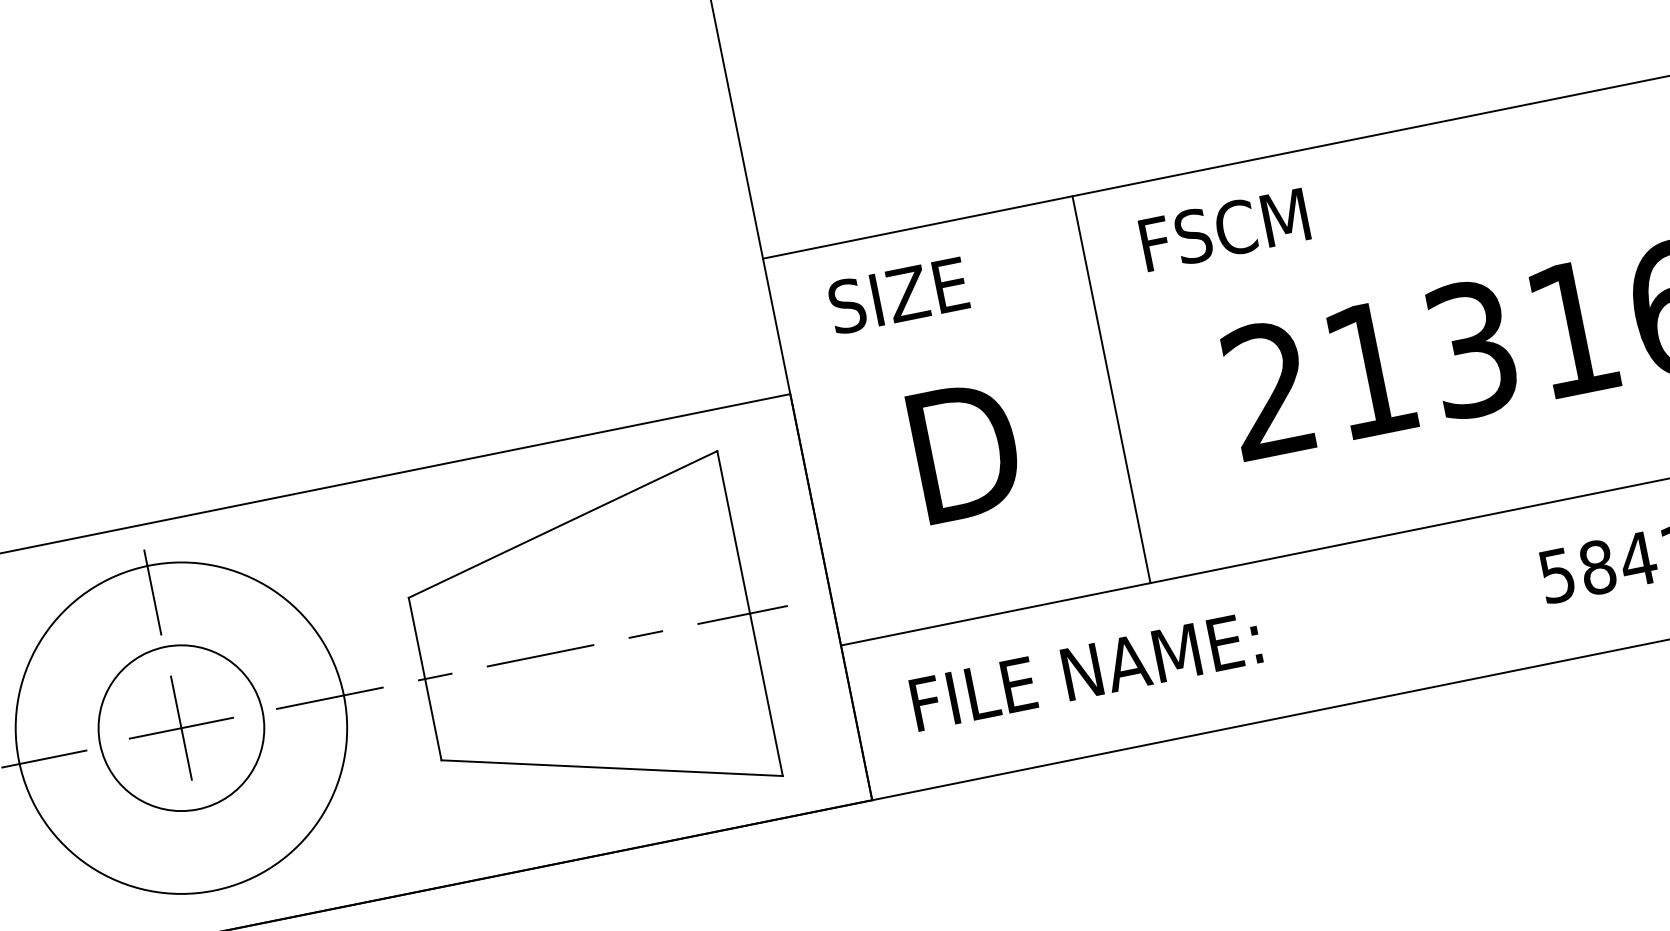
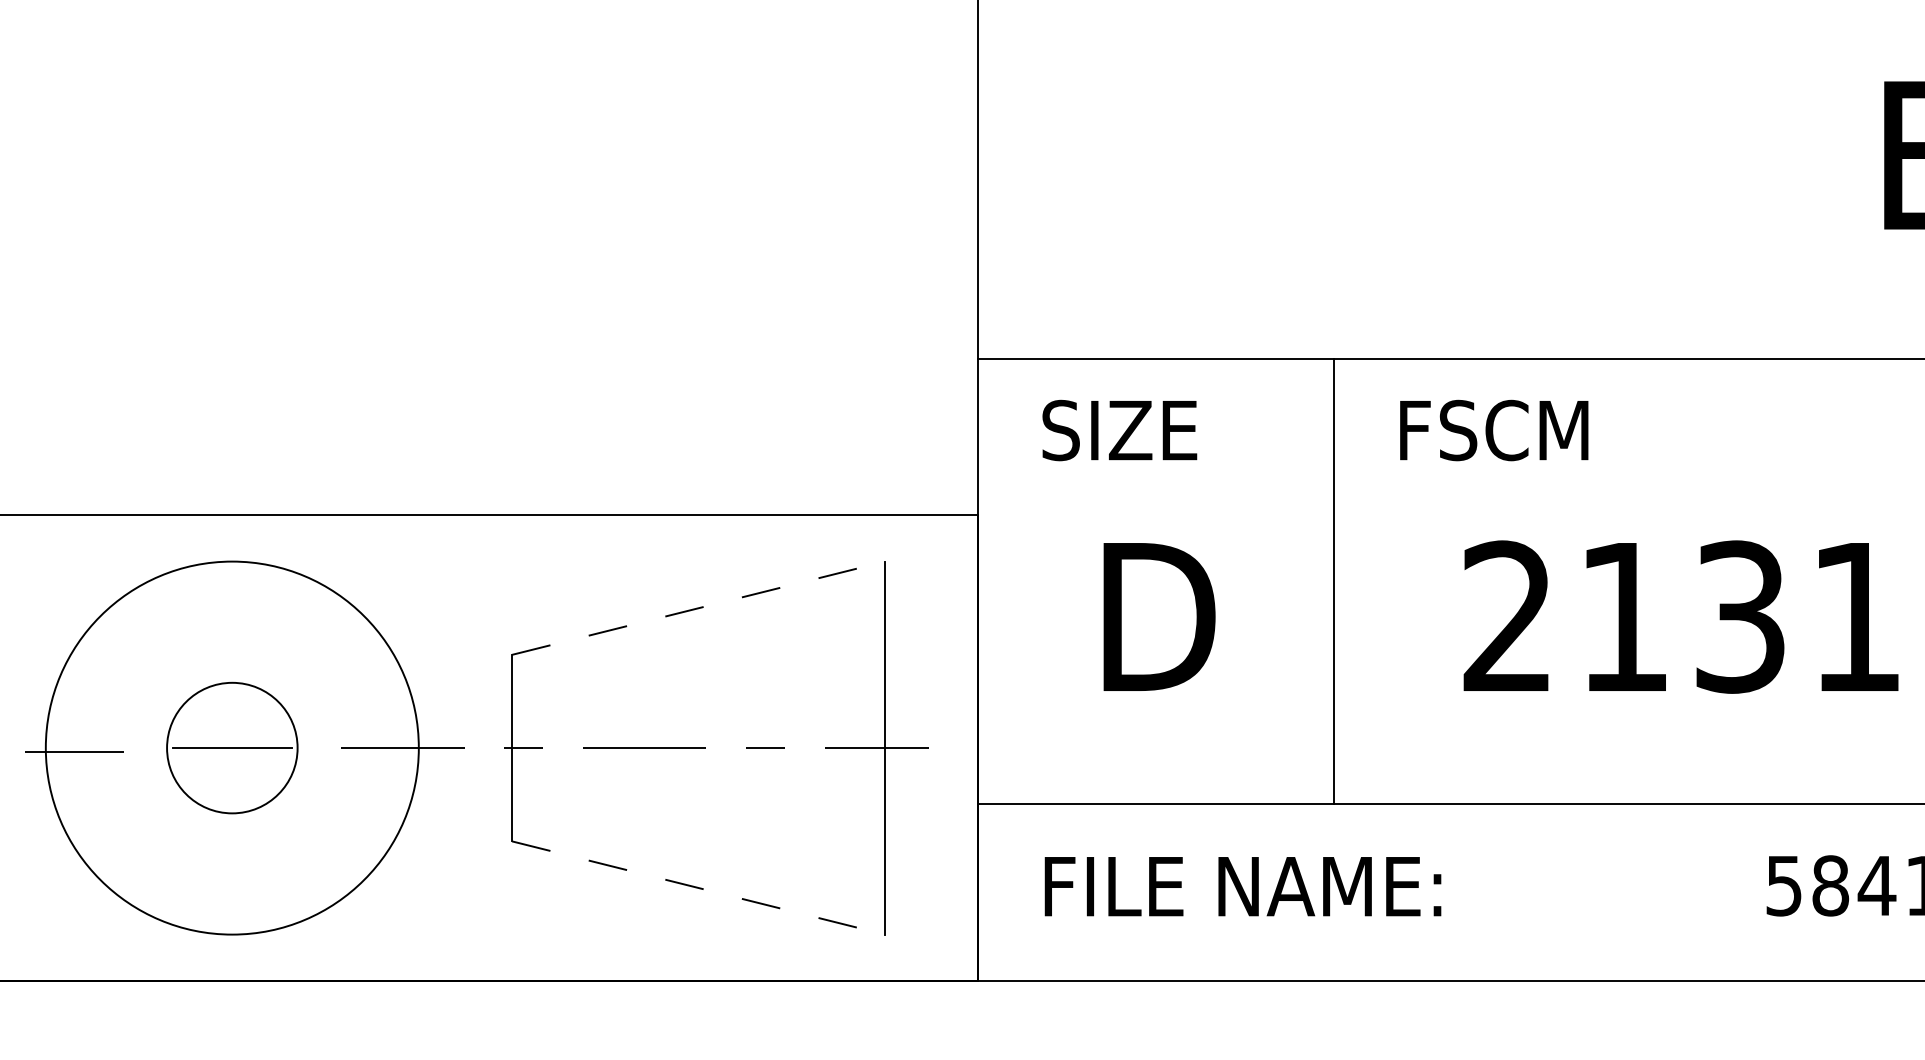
line: (563, 524) -> (699, 608), solid -> dashed
line: (152, 592) -> (230, 591), removed
circle: (181, 727) -> (232, 747), size x0.7
line: (181, 727) -> (232, 747), removed
line: (612, 768) -> (699, 888), solid -> dashed

